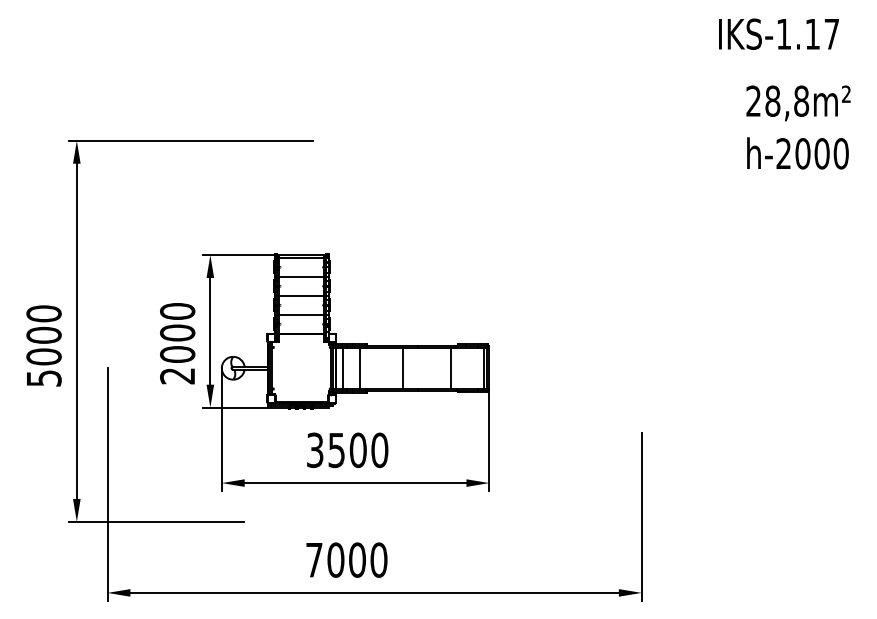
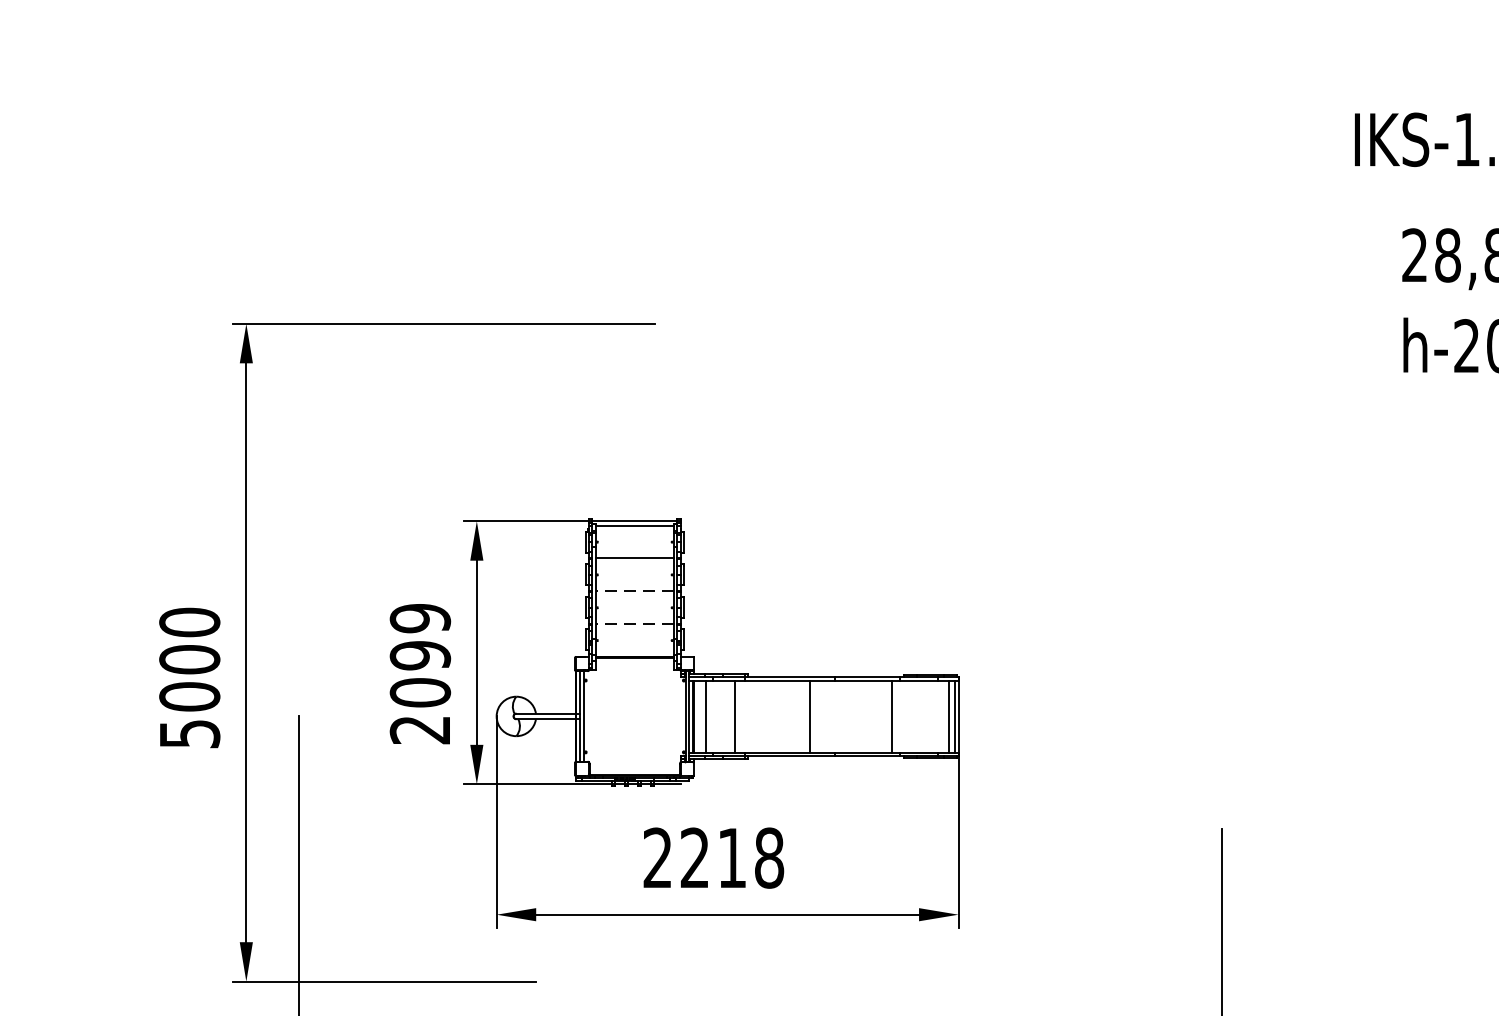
line: (301, 295) -> (634, 590), solid -> dashed
line: (301, 314) -> (634, 623), solid -> dashed
text: (177, 322) -> (420, 637), 2000 -> 2099
text: (347, 450) -> (713, 858), 3500 -> 2218

